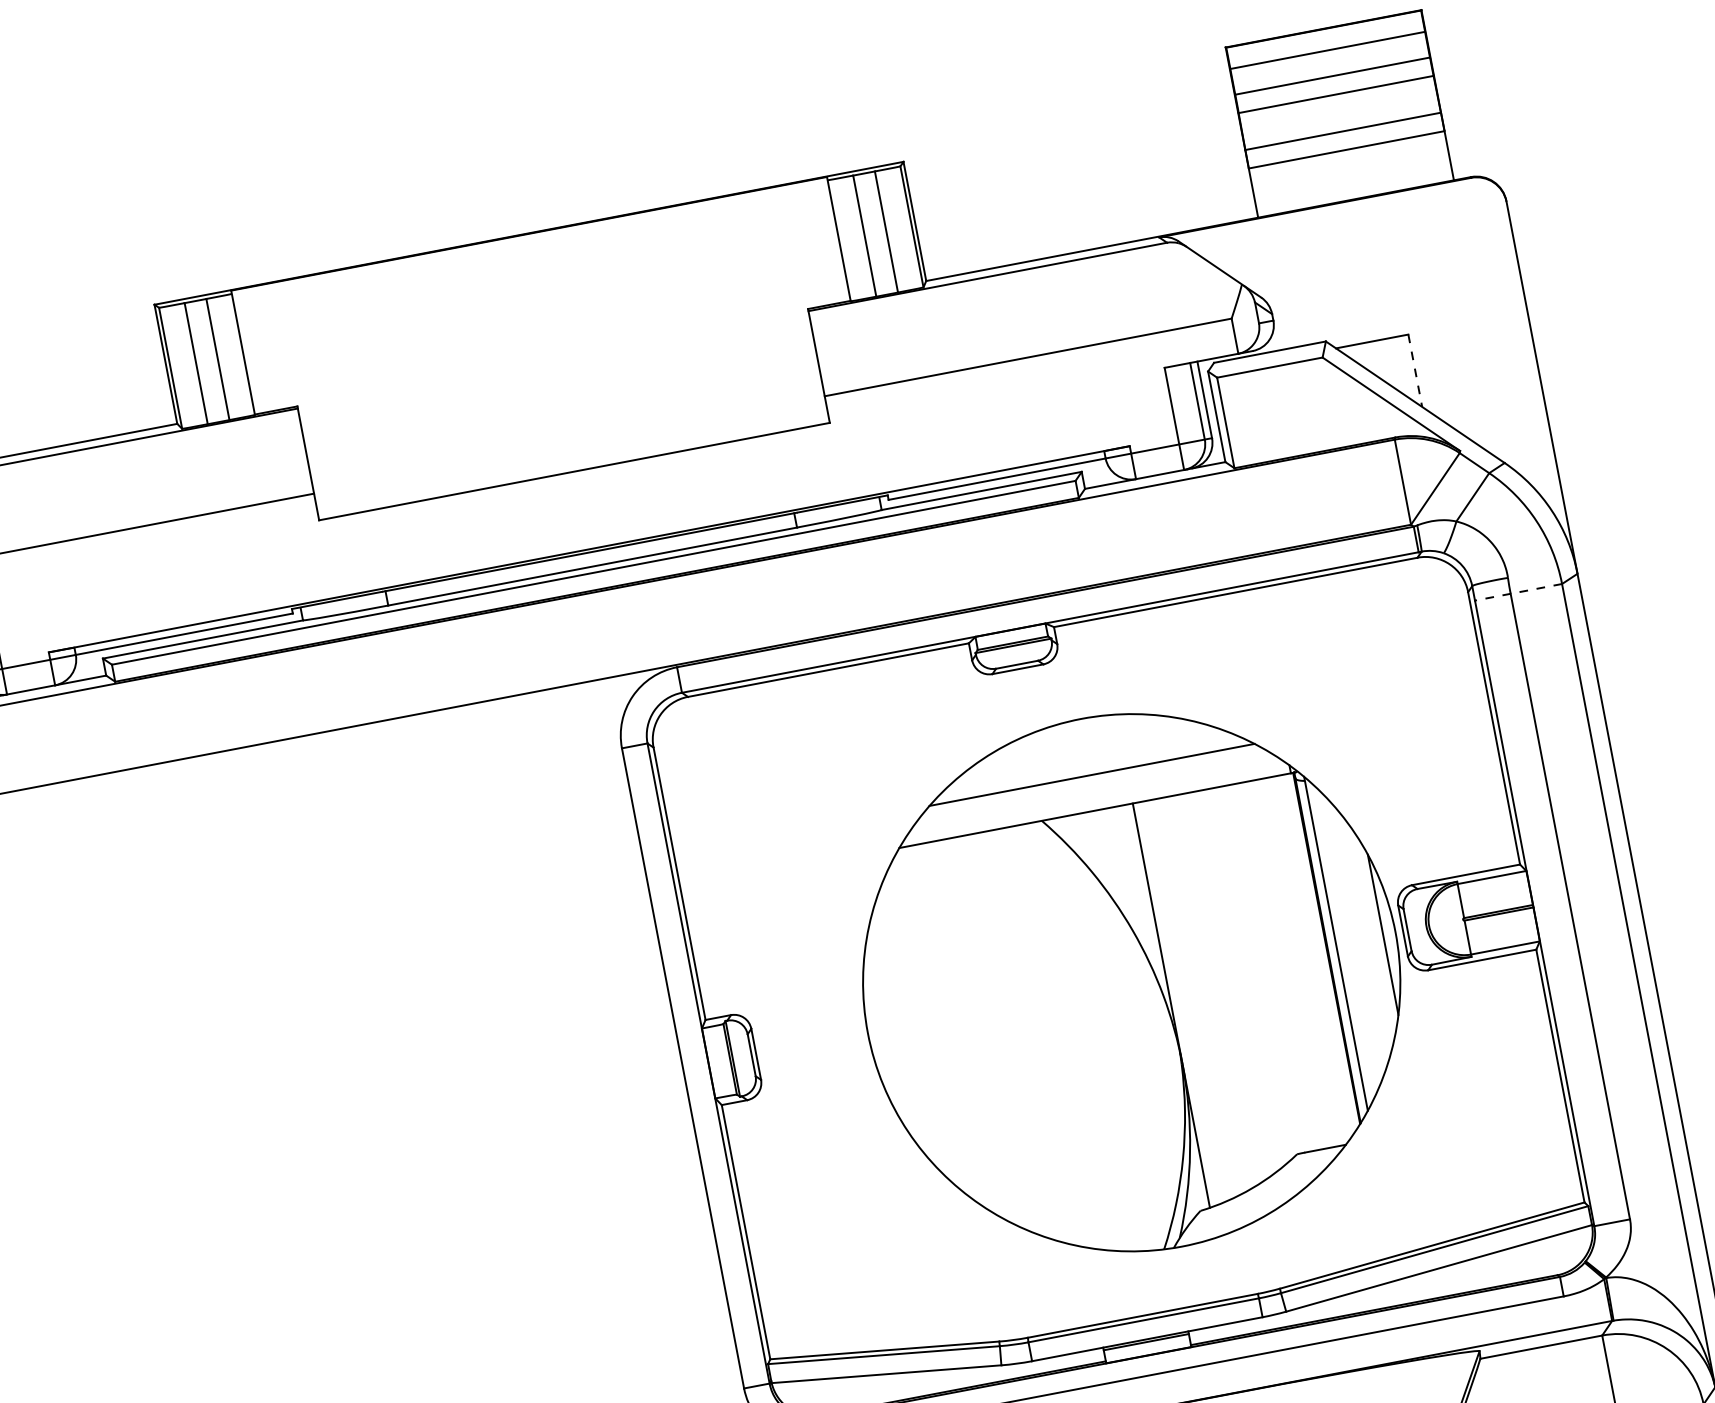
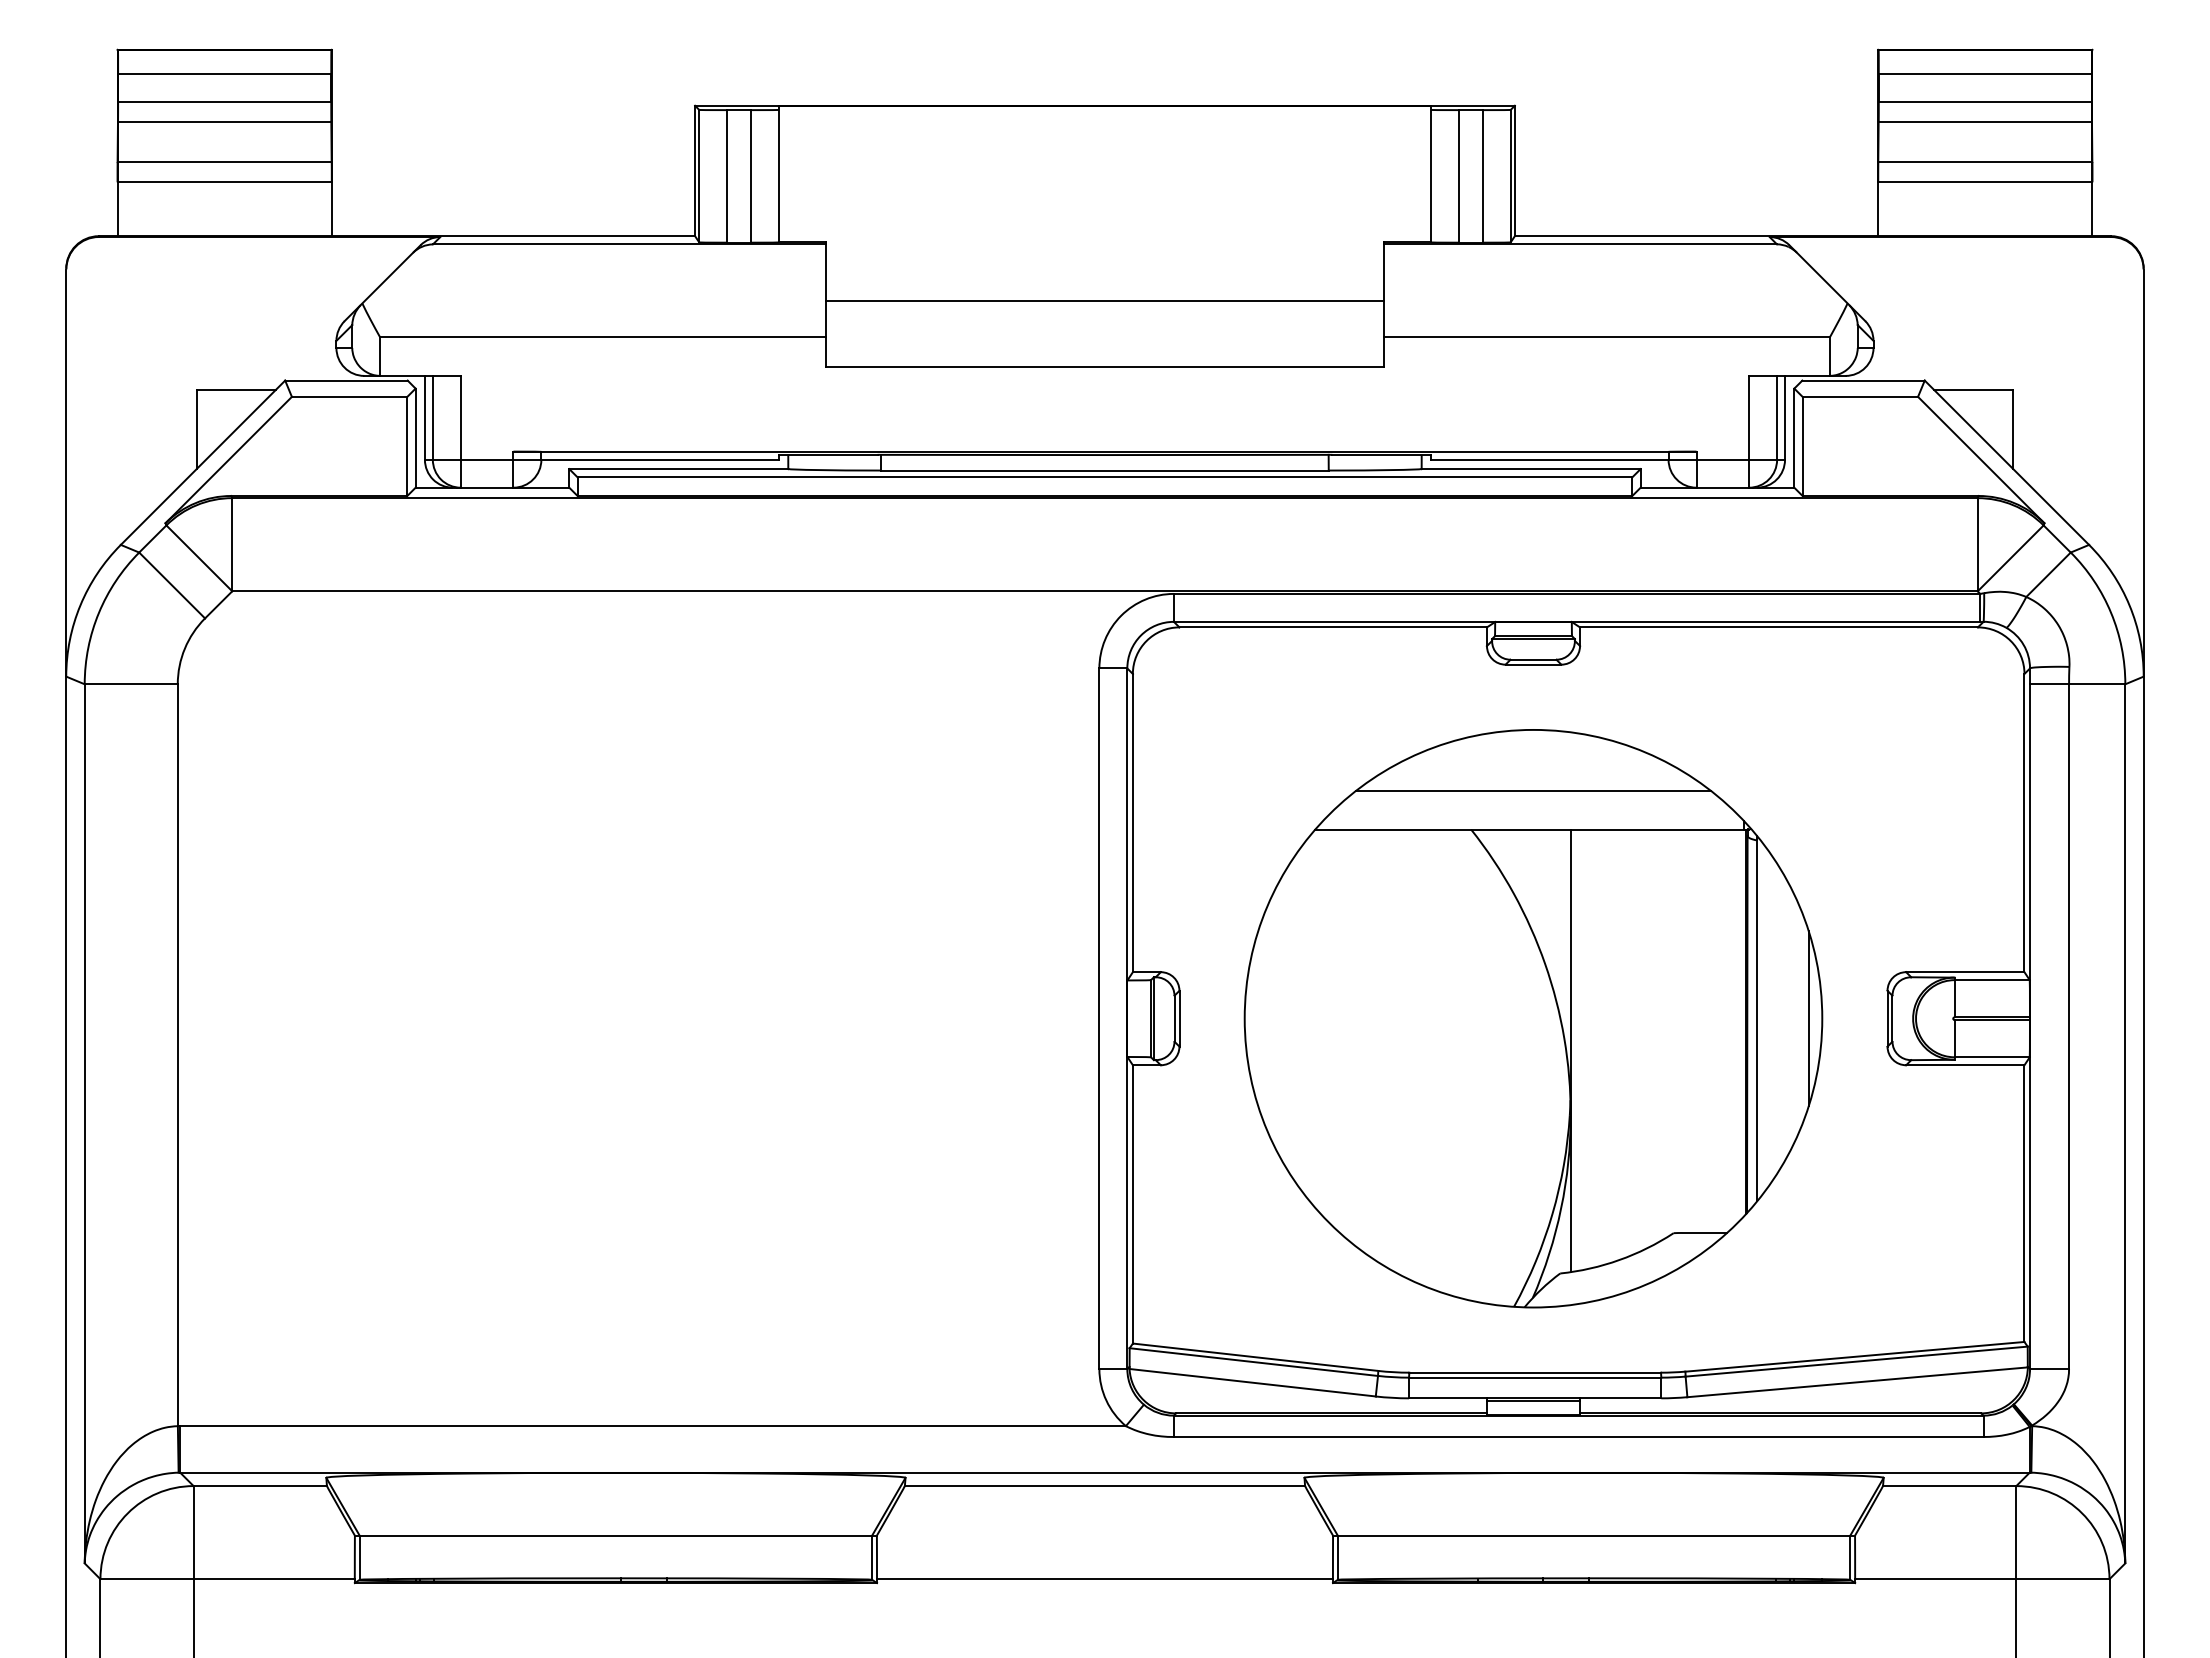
line: (1415, 370) -> (2013, 429), dashed -> solid
line: (562, 412) -> (1104, 301), added
line: (1518, 592) -> (2077, 684), dashed -> solid
part: (1131, 982) -> (1533, 1018), moved

